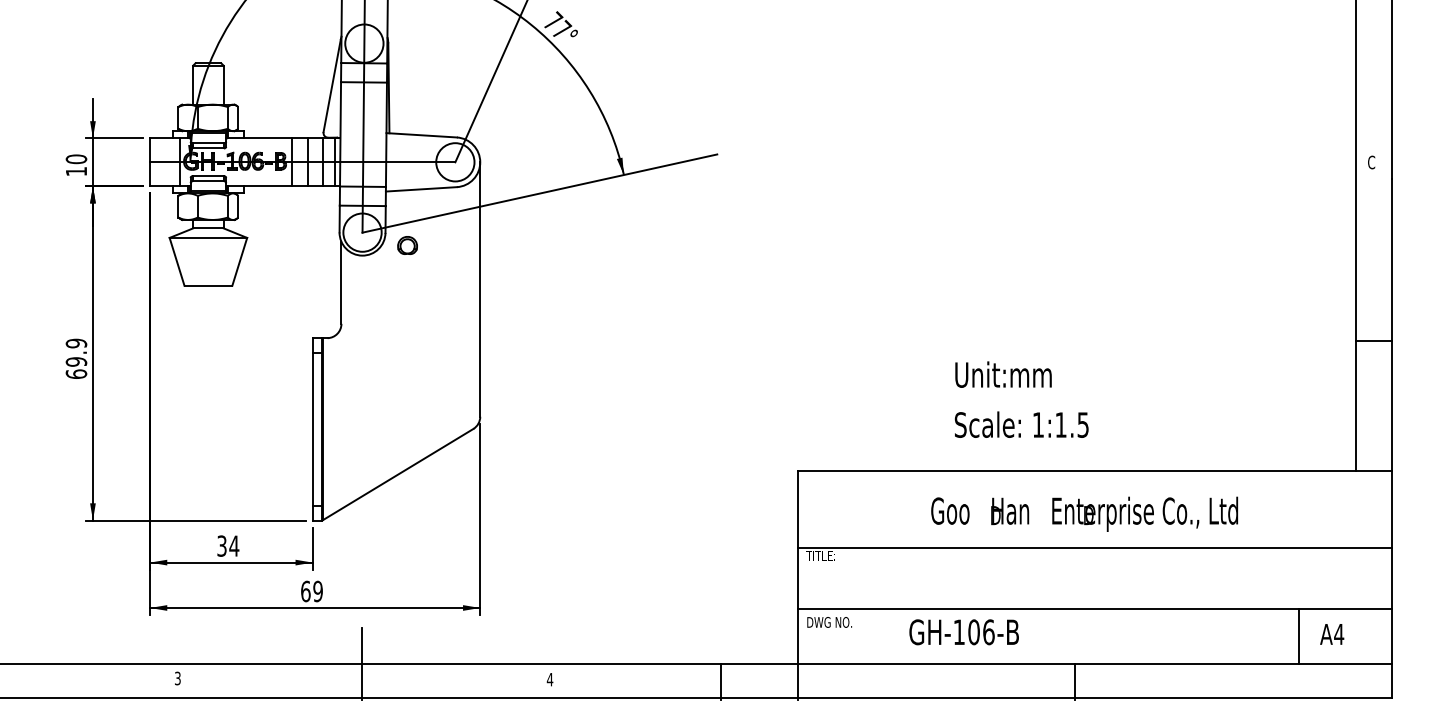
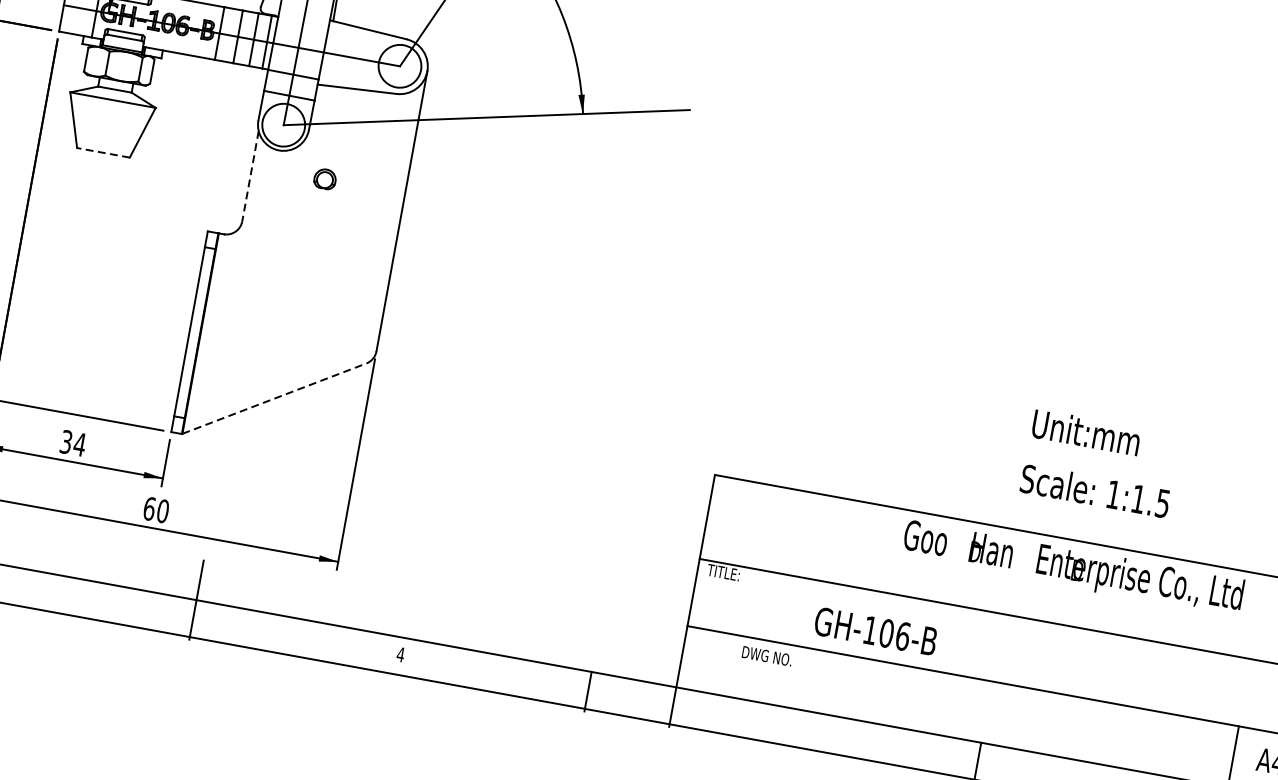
part: (407, 245) -> (325, 179), moved
line: (341, 282) -> (250, 175), solid -> dashed
line: (208, 285) -> (103, 152), solid -> dashed
text: (1003, 374) -> (1086, 432), moved
text: (1021, 424) -> (1095, 490), moved
line: (398, 474) -> (274, 398), solid -> dashed
text: (1084, 513) -> (1073, 567), moved
text: (317, 591) -> (162, 511), 69 -> 60
text: (829, 622) -> (767, 656), moved
text: (963, 632) -> (875, 631), moved

